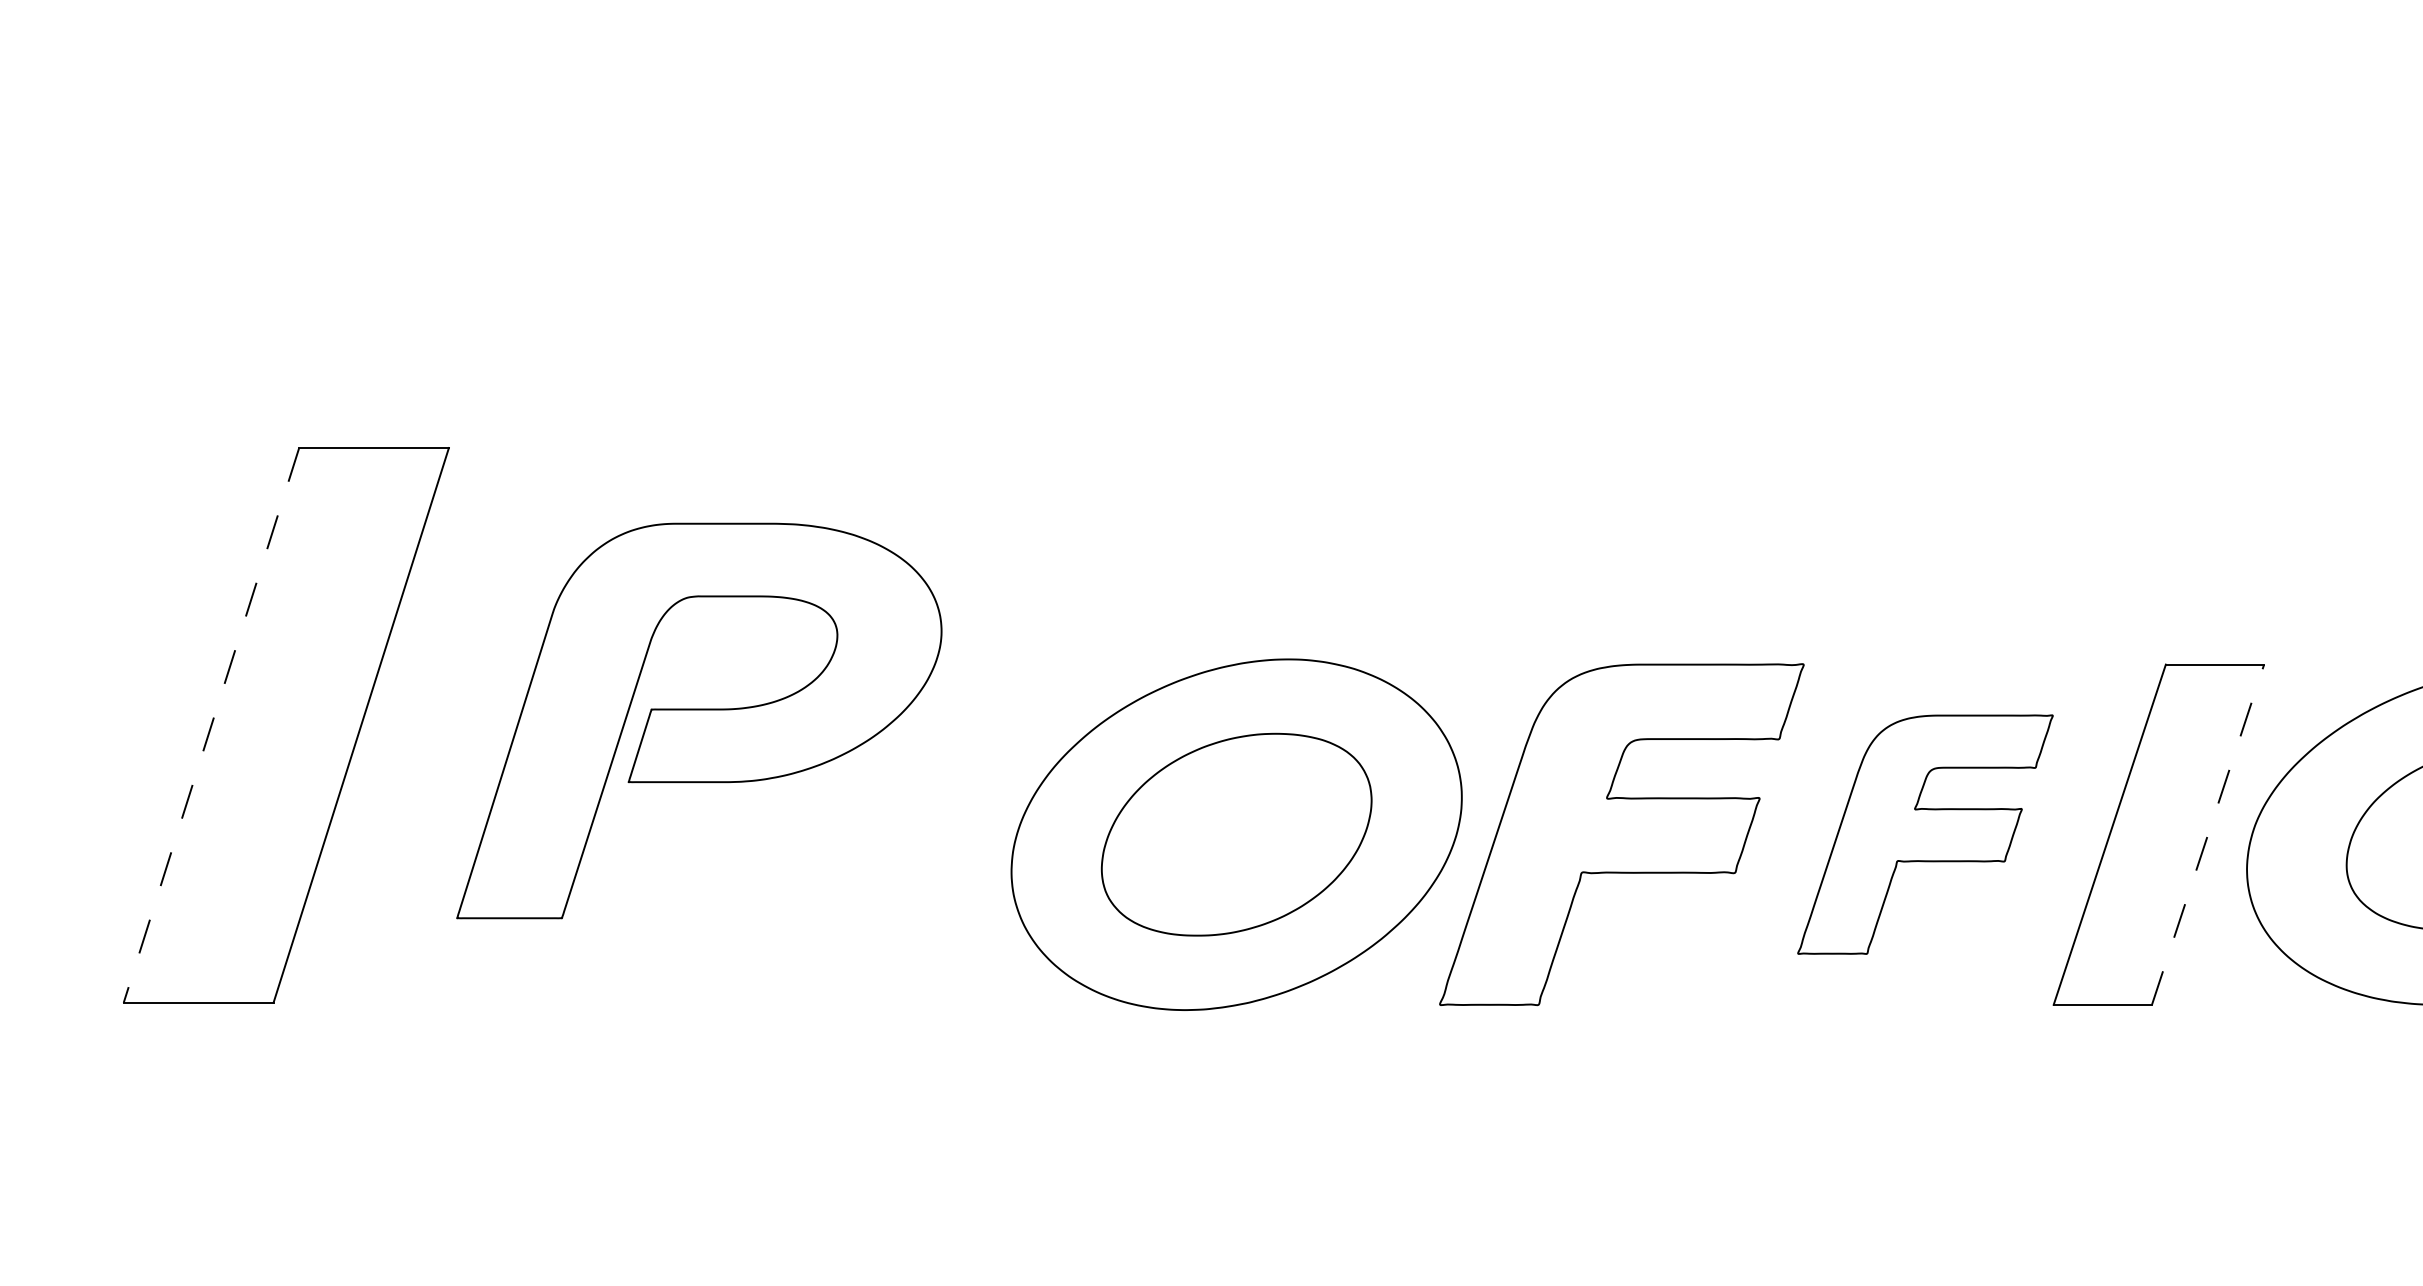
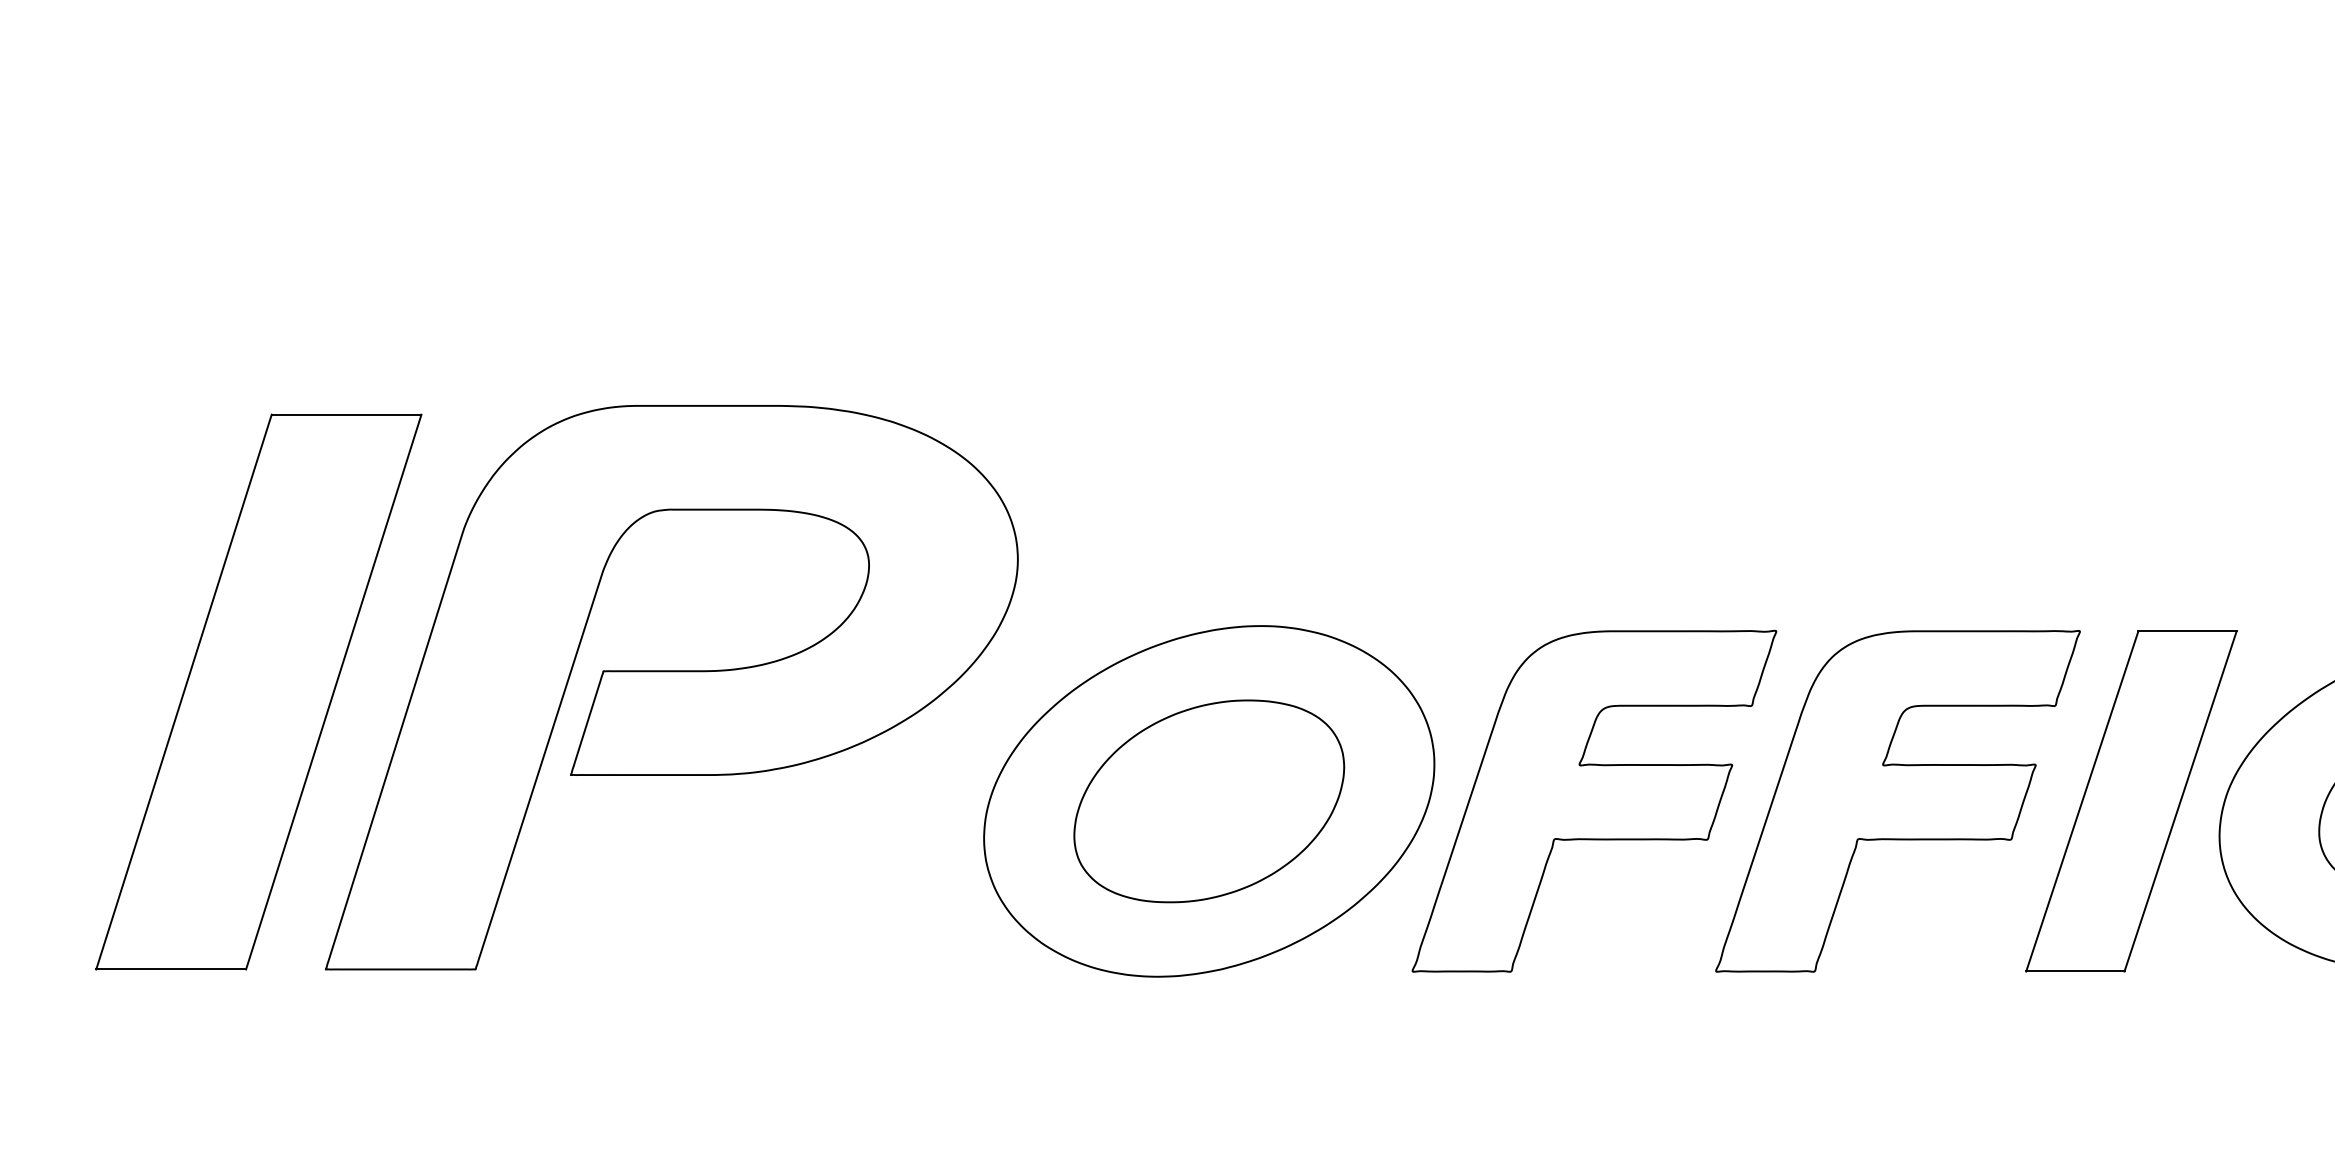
part: (699, 720) -> (672, 687), size x1.43
line: (211, 725) -> (184, 692), dashed -> solid
part: (1925, 834) -> (1898, 801), size x1.43
line: (2208, 834) -> (2181, 801), dashed -> solid

